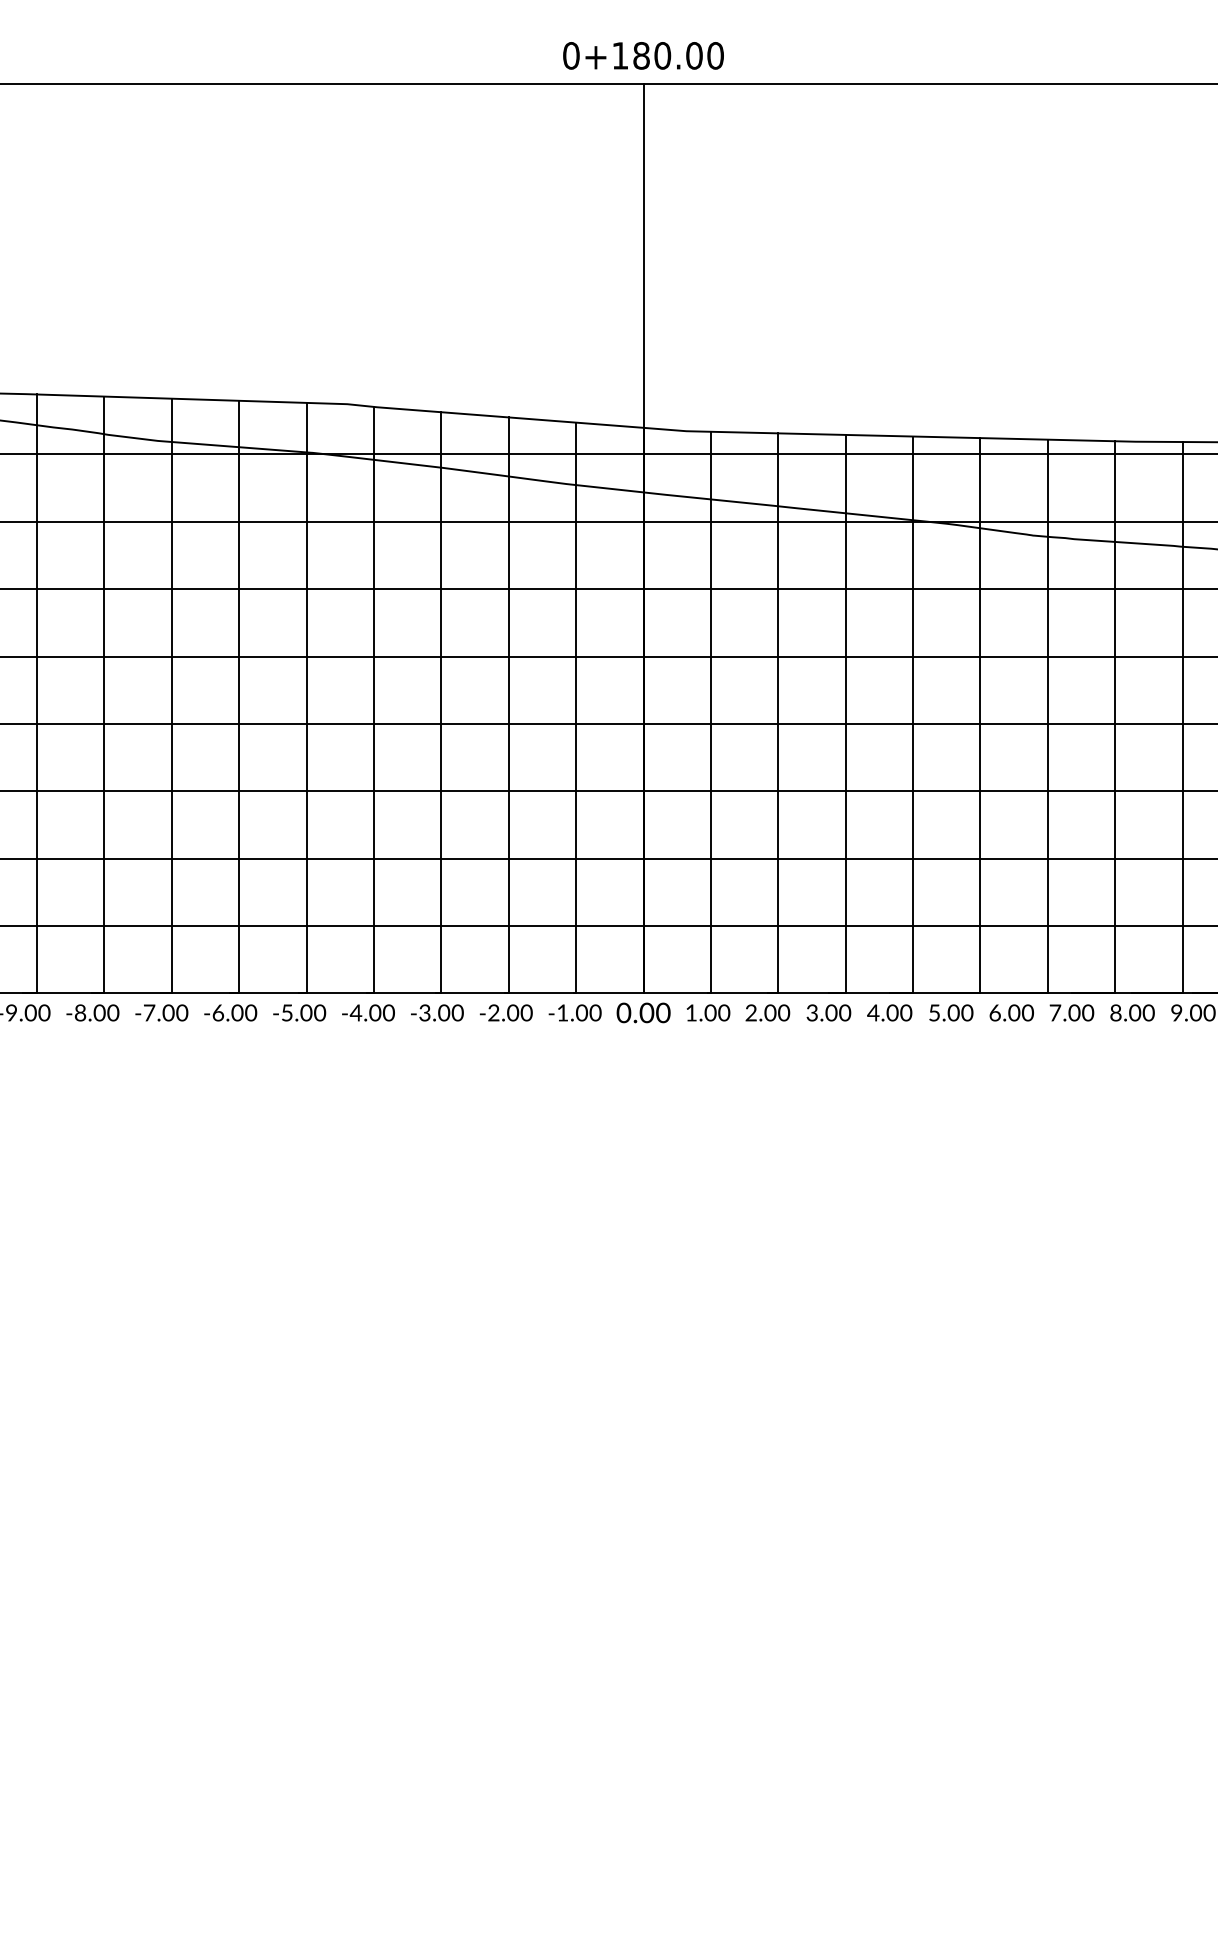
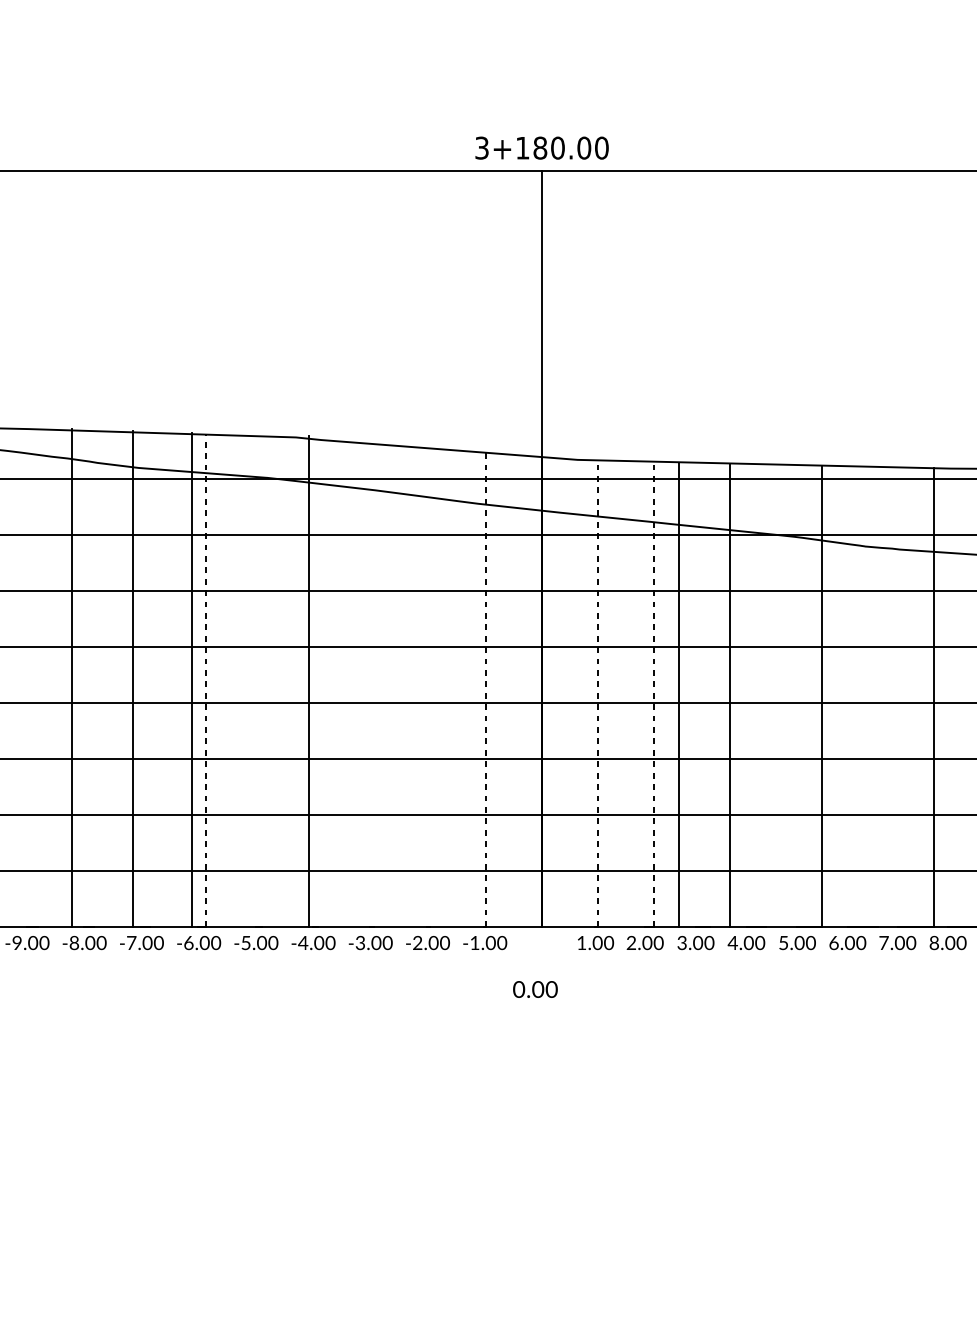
text: (571, 55) -> (482, 147), 0+180.00 -> 3+180.00
line: (37, 693) -> (71, 677), moved
line: (104, 694) -> (133, 678), moved
line: (171, 695) -> (191, 679), moved
line: (239, 696) -> (206, 680), solid -> dashed
line: (306, 697) -> (308, 681), moved
line: (374, 699) -> (318, 682), removed
line: (441, 702) -> (374, 685), removed
line: (508, 705) -> (429, 687), removed
line: (576, 707) -> (486, 689), solid -> dashed
line: (710, 712) -> (597, 693), solid -> dashed
line: (778, 712) -> (654, 693), solid -> dashed
line: (845, 713) -> (679, 694), moved
line: (913, 714) -> (730, 695), moved
line: (1047, 716) -> (877, 696), removed
text: (643, 1012) -> (535, 989), moved

